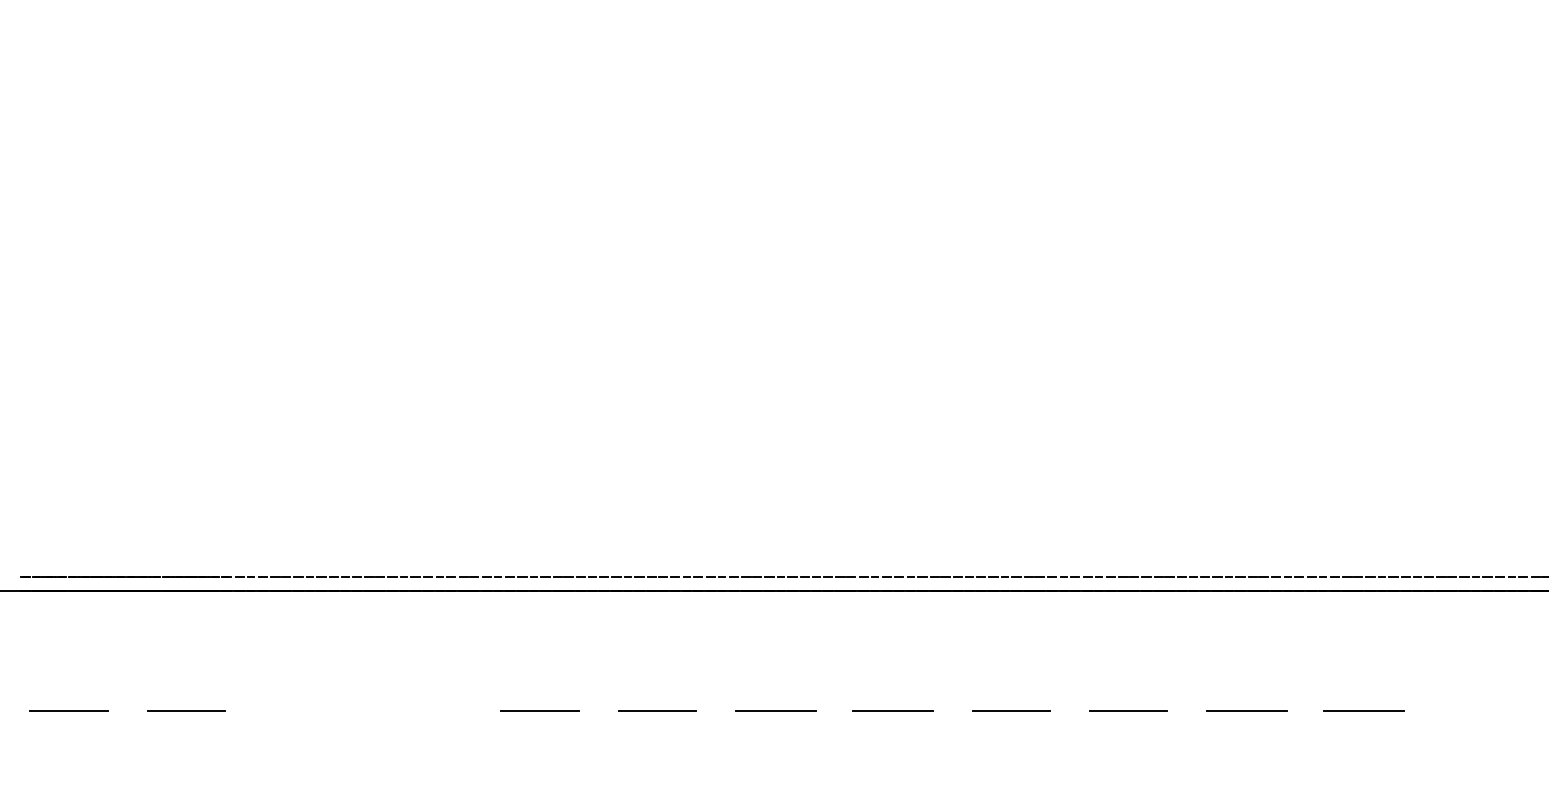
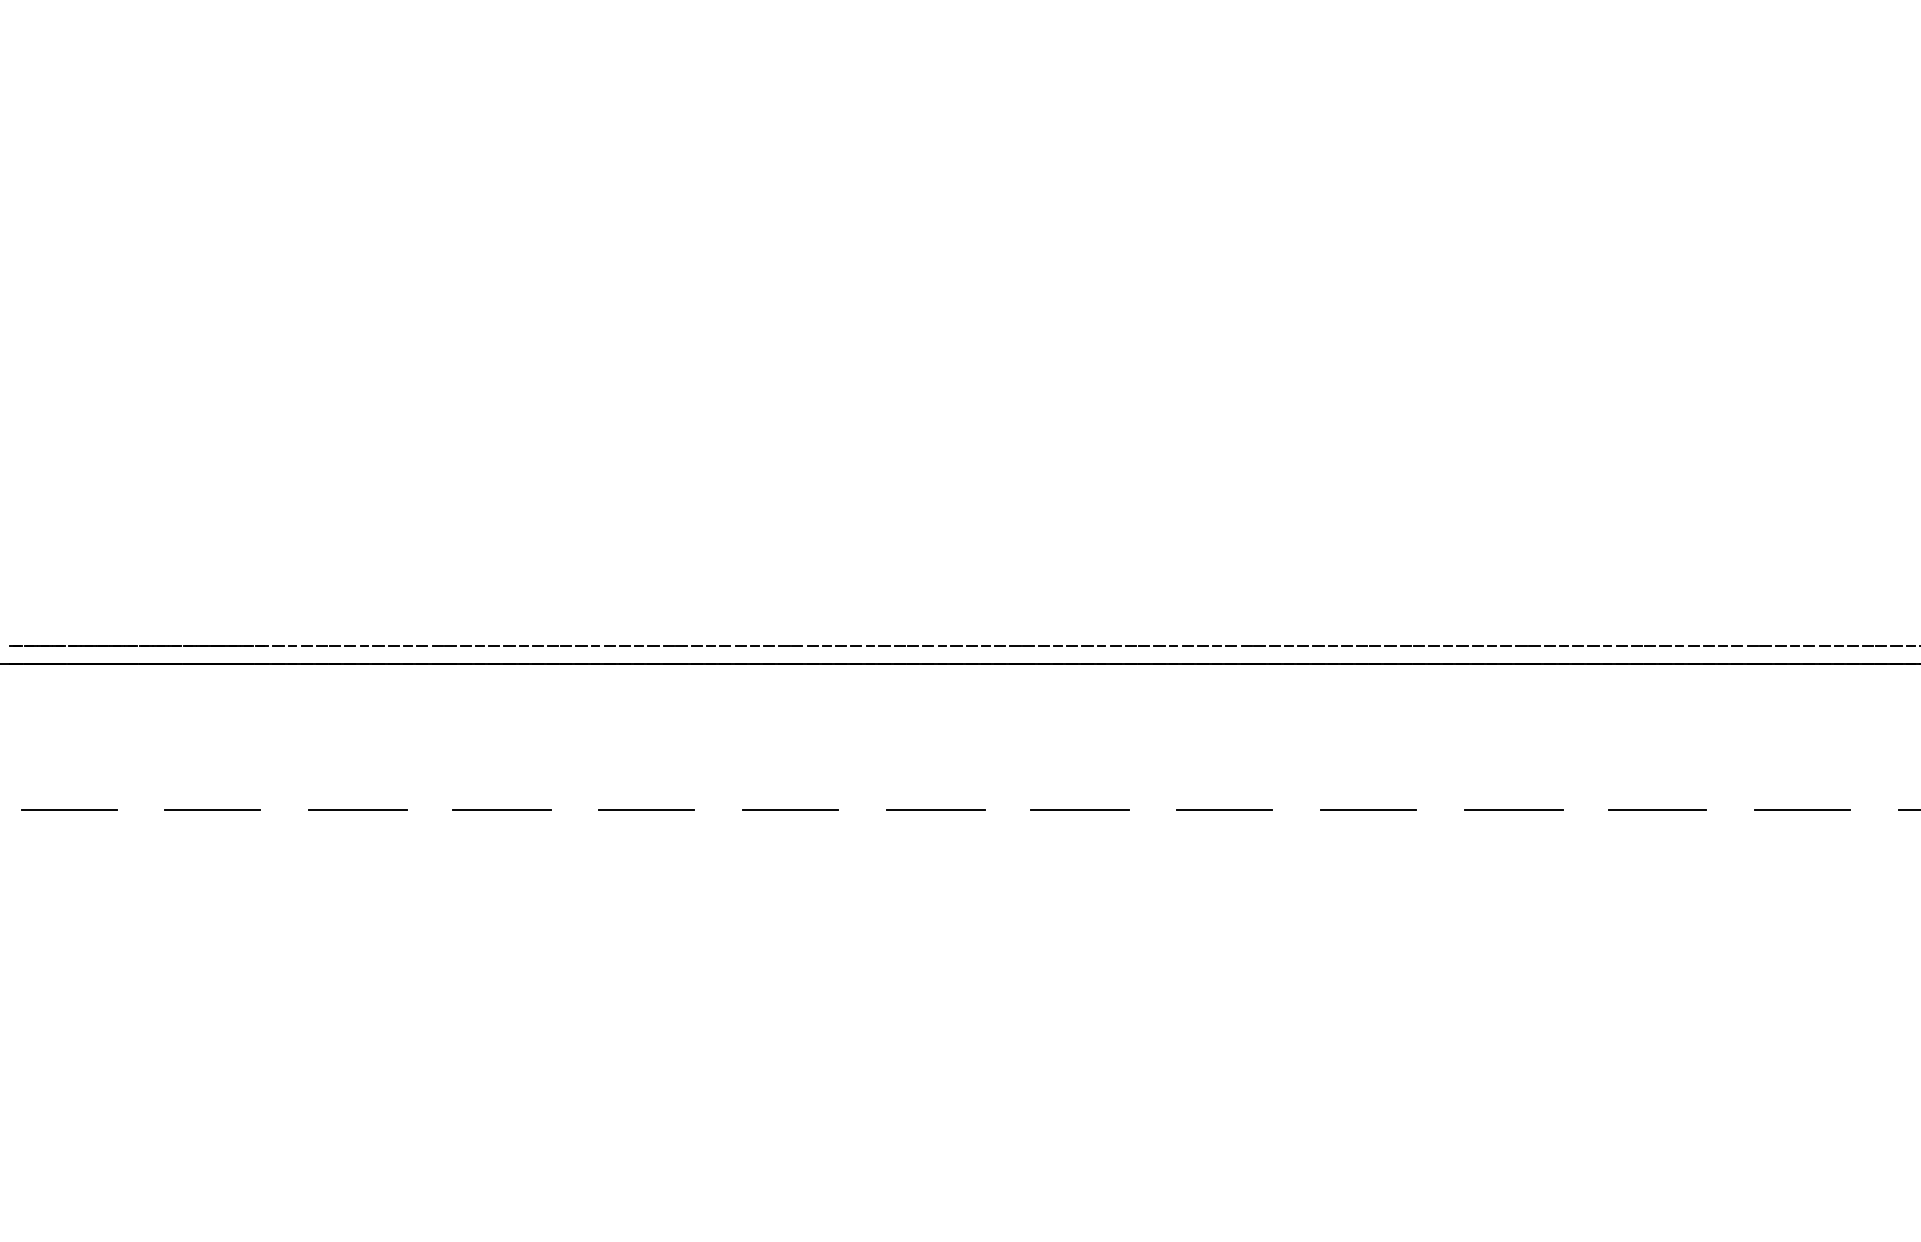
line: (304, 710) -> (357, 810), added
line: (421, 710) -> (501, 810), added
line: (1482, 710) -> (1802, 810), added

